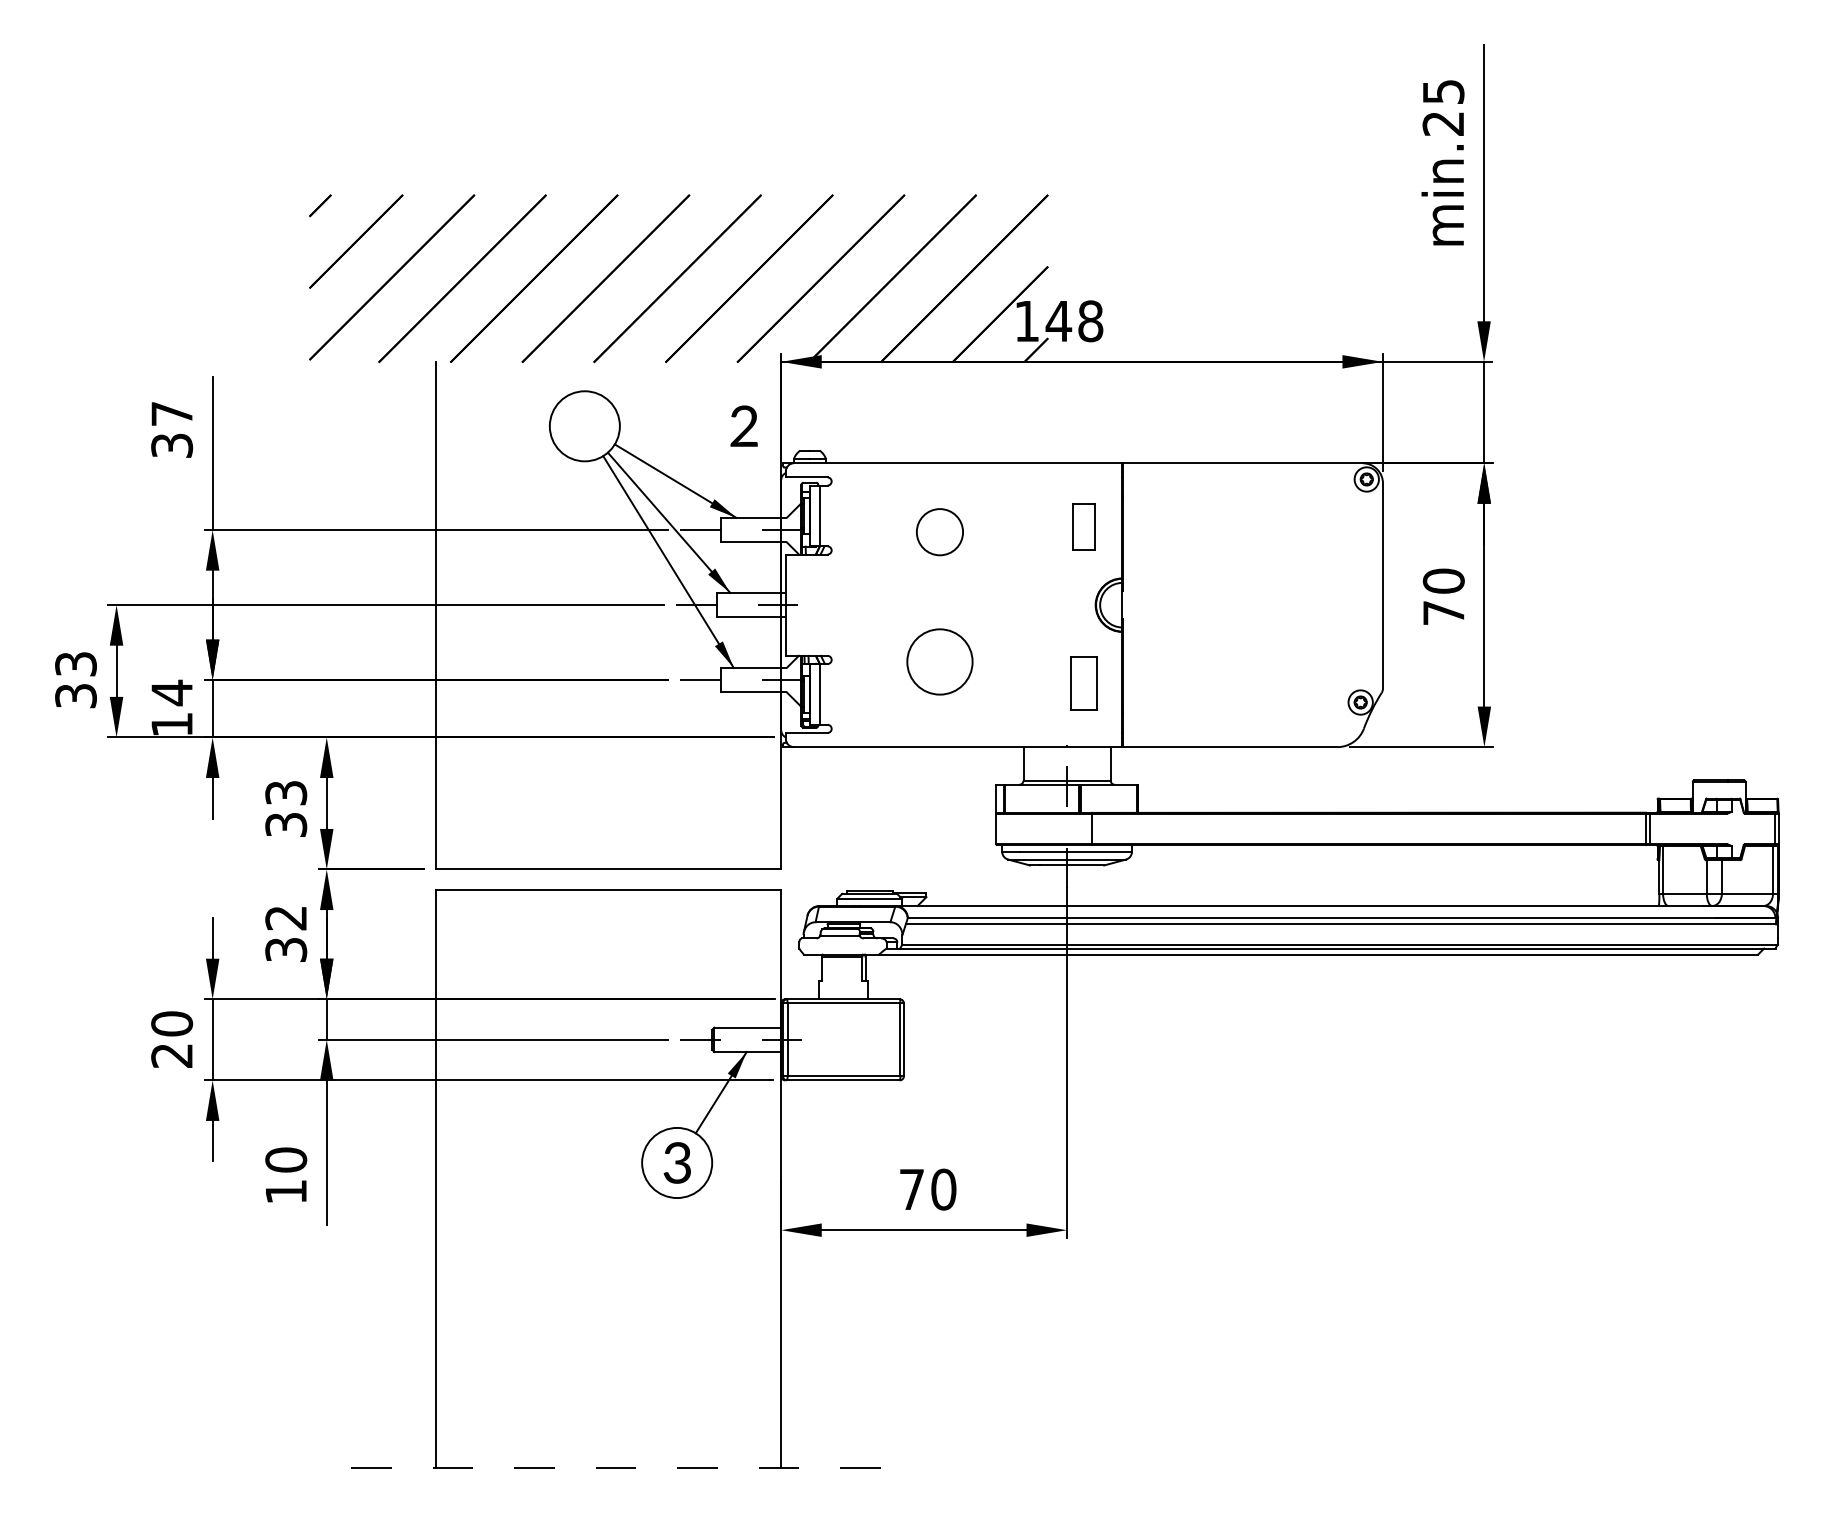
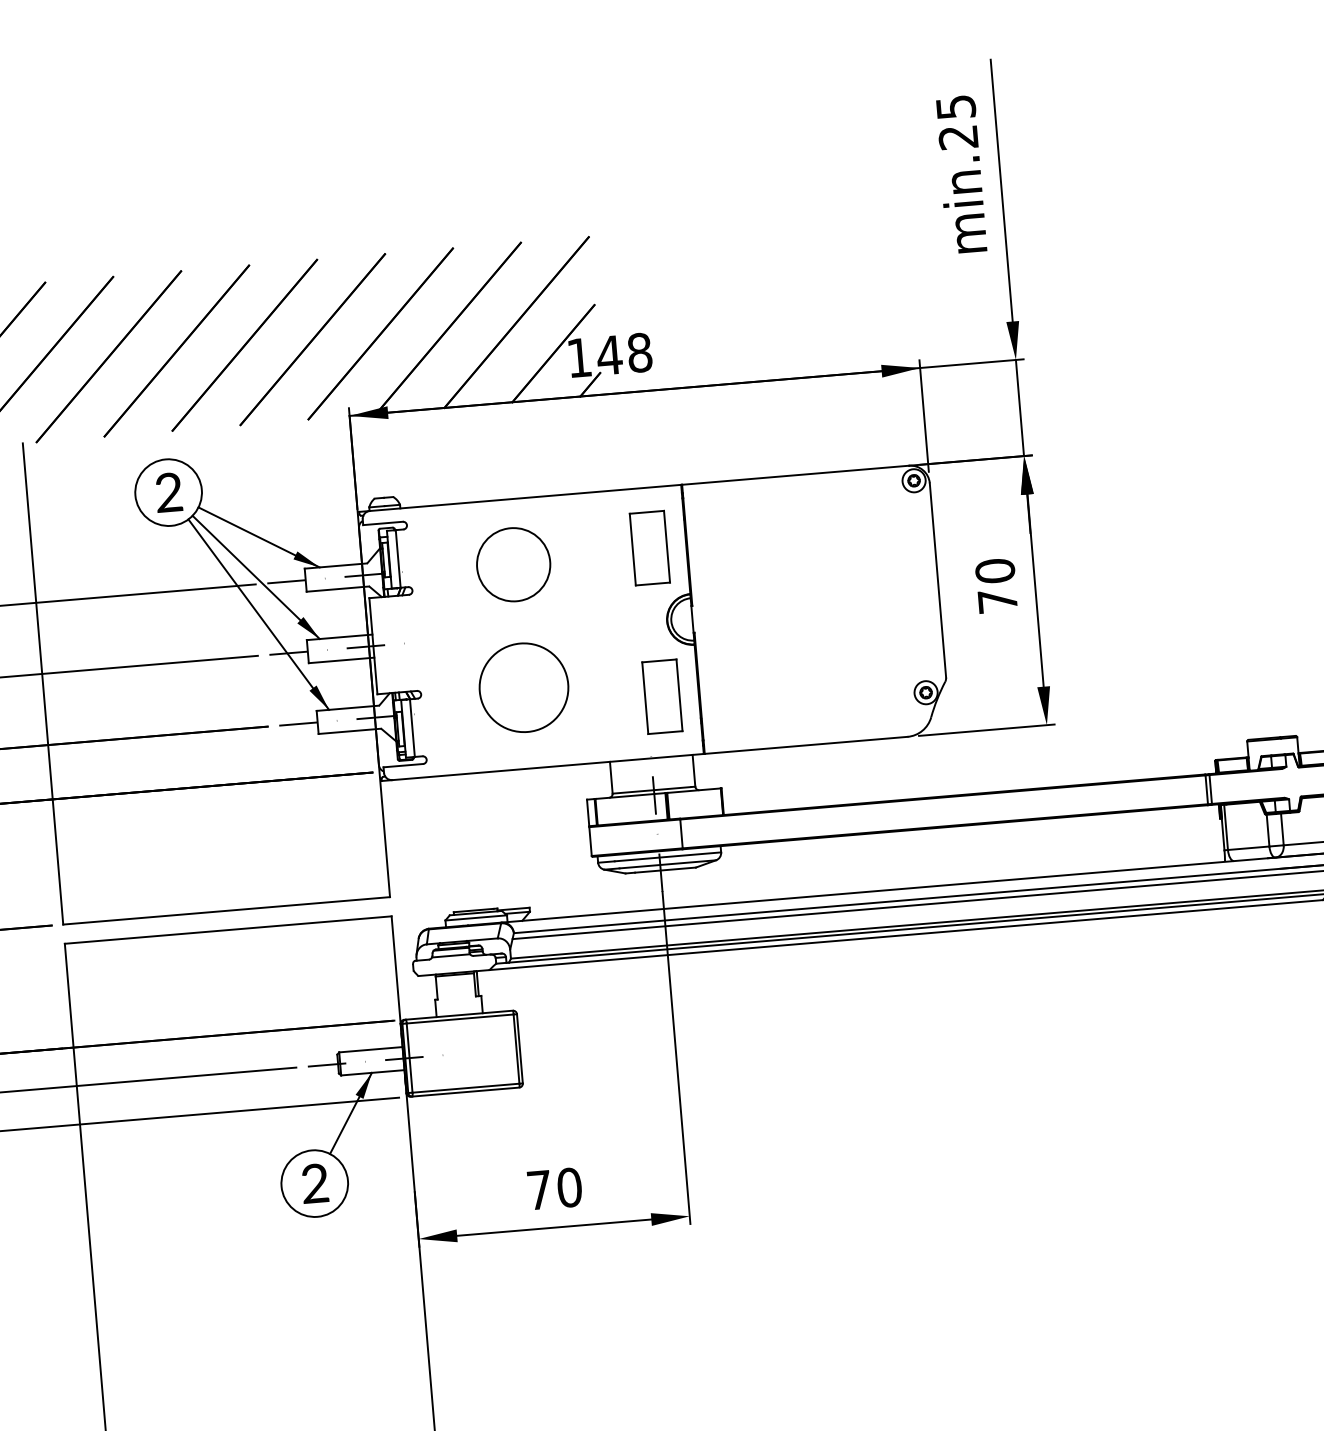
text: (743, 425) -> (168, 491), moved
part: (1083, 526) -> (649, 547), size x1.67
circle: (939, 531) -> (513, 564), size x1.67
circle: (939, 661) -> (523, 687), size x1.43
part: (1083, 683) -> (661, 696), size x1.43
text: (676, 1163) -> (314, 1184), 3 -> 2

